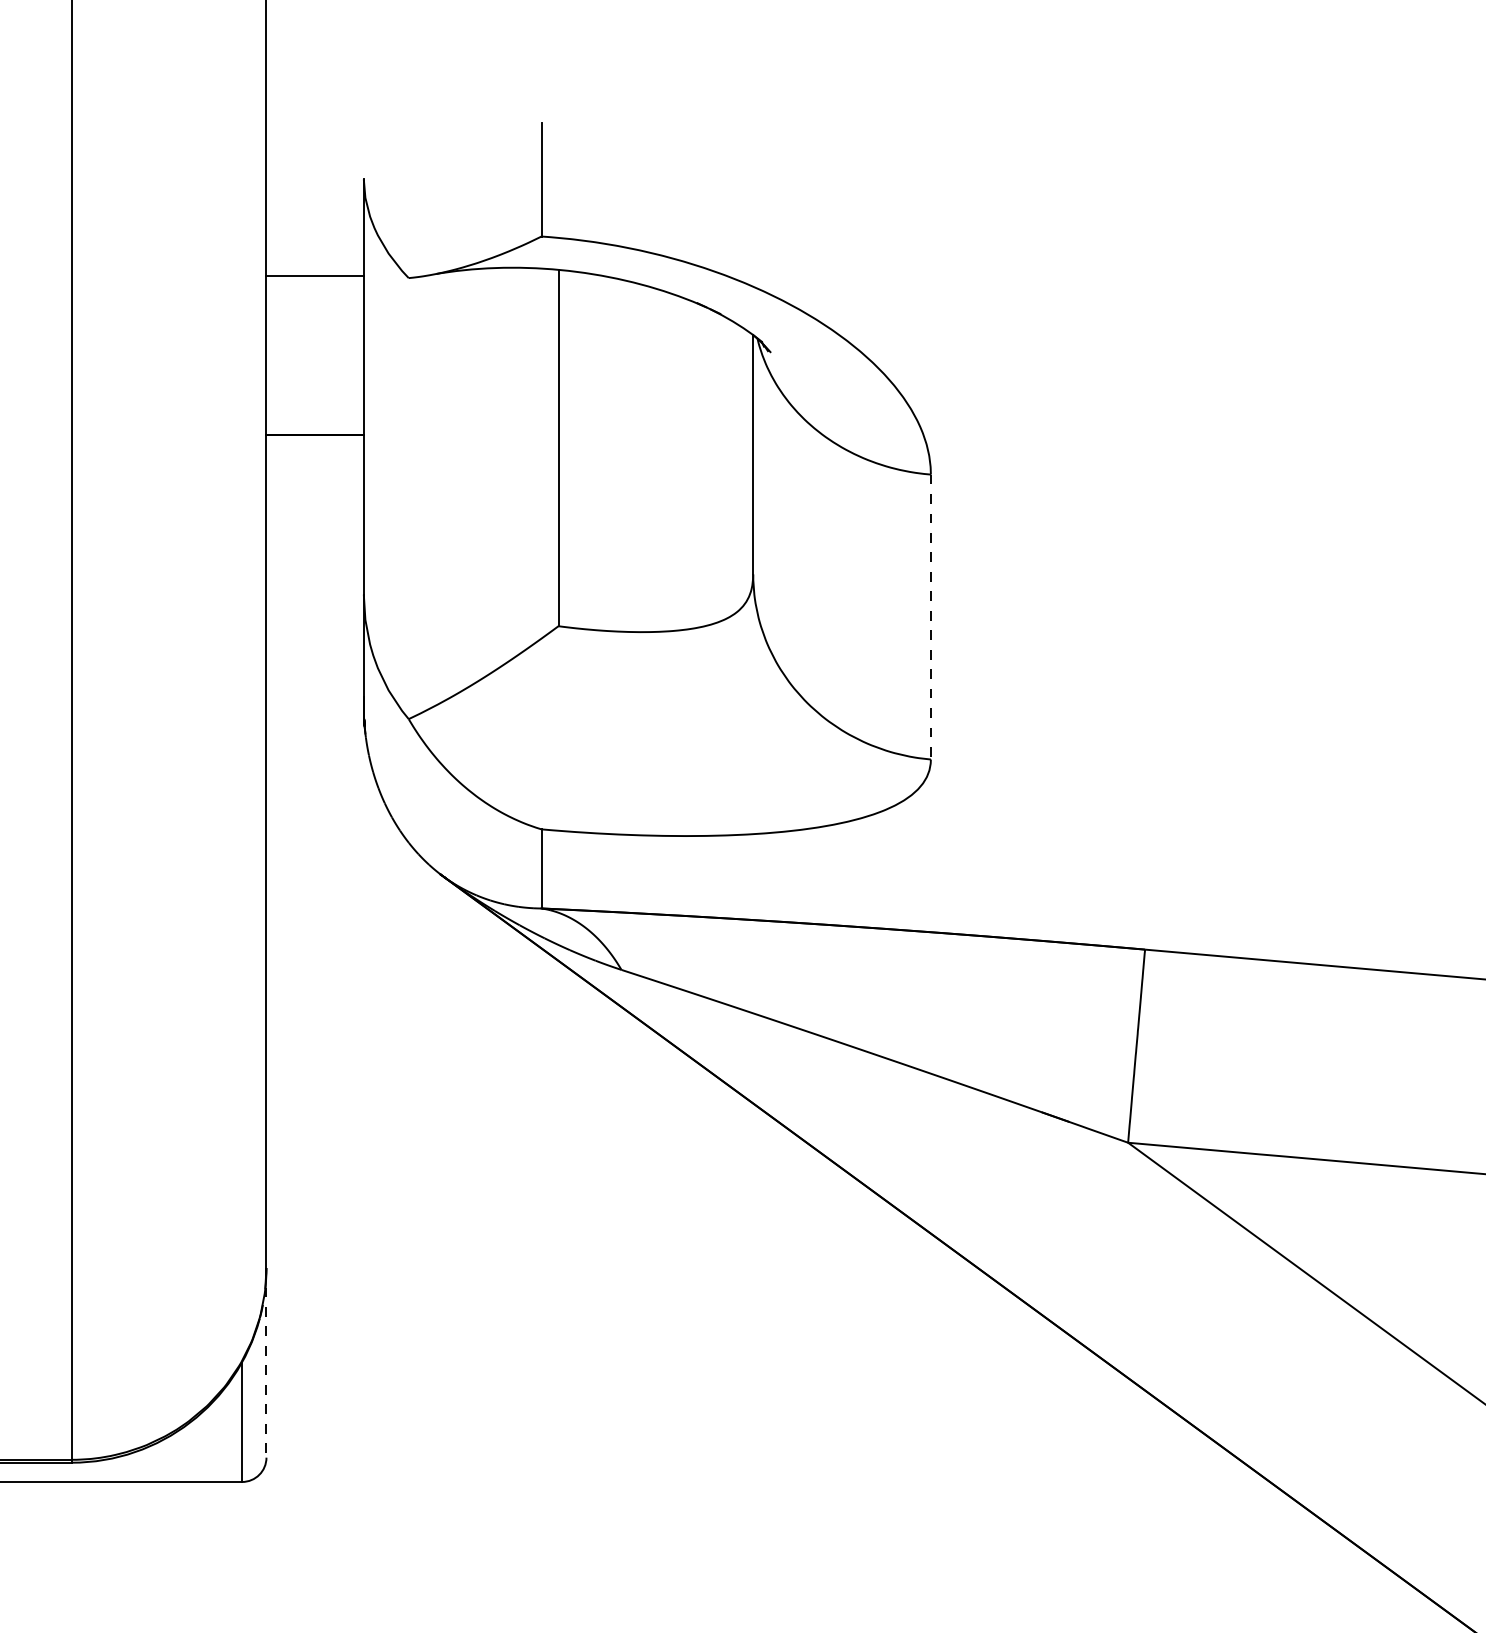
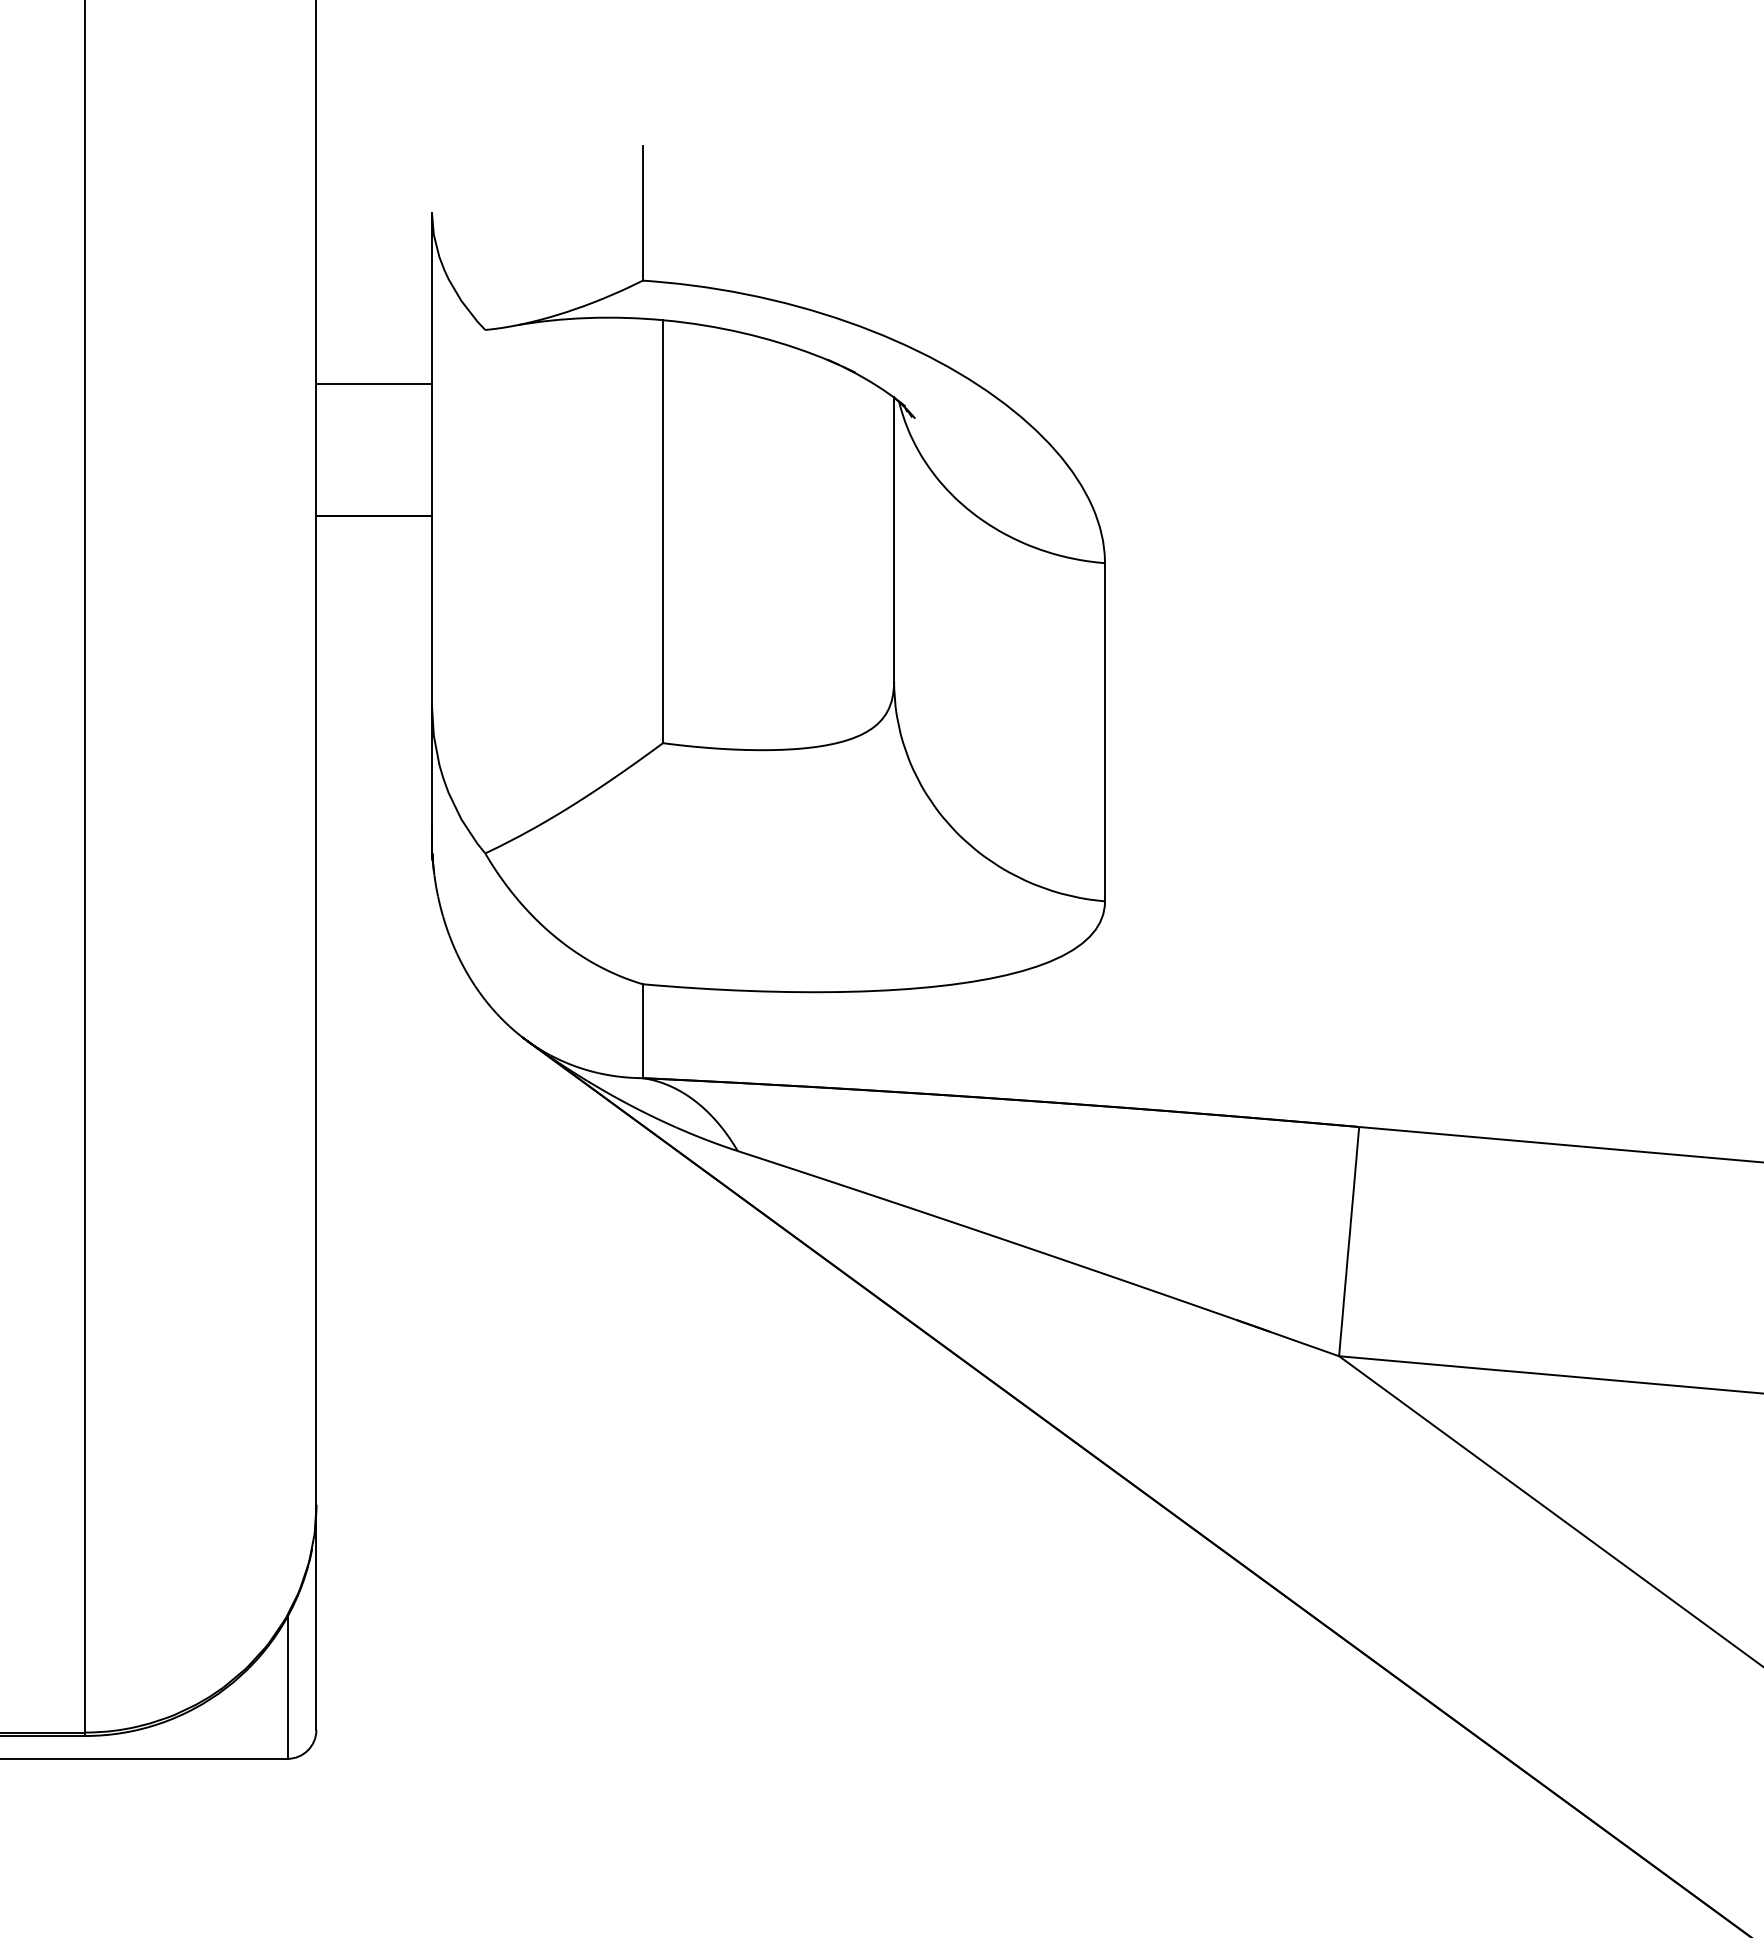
line: (314, 275) -> (373, 383), moved
line: (930, 617) -> (1104, 732), dashed -> solid
line: (266, 1362) -> (316, 1617), dashed -> solid

